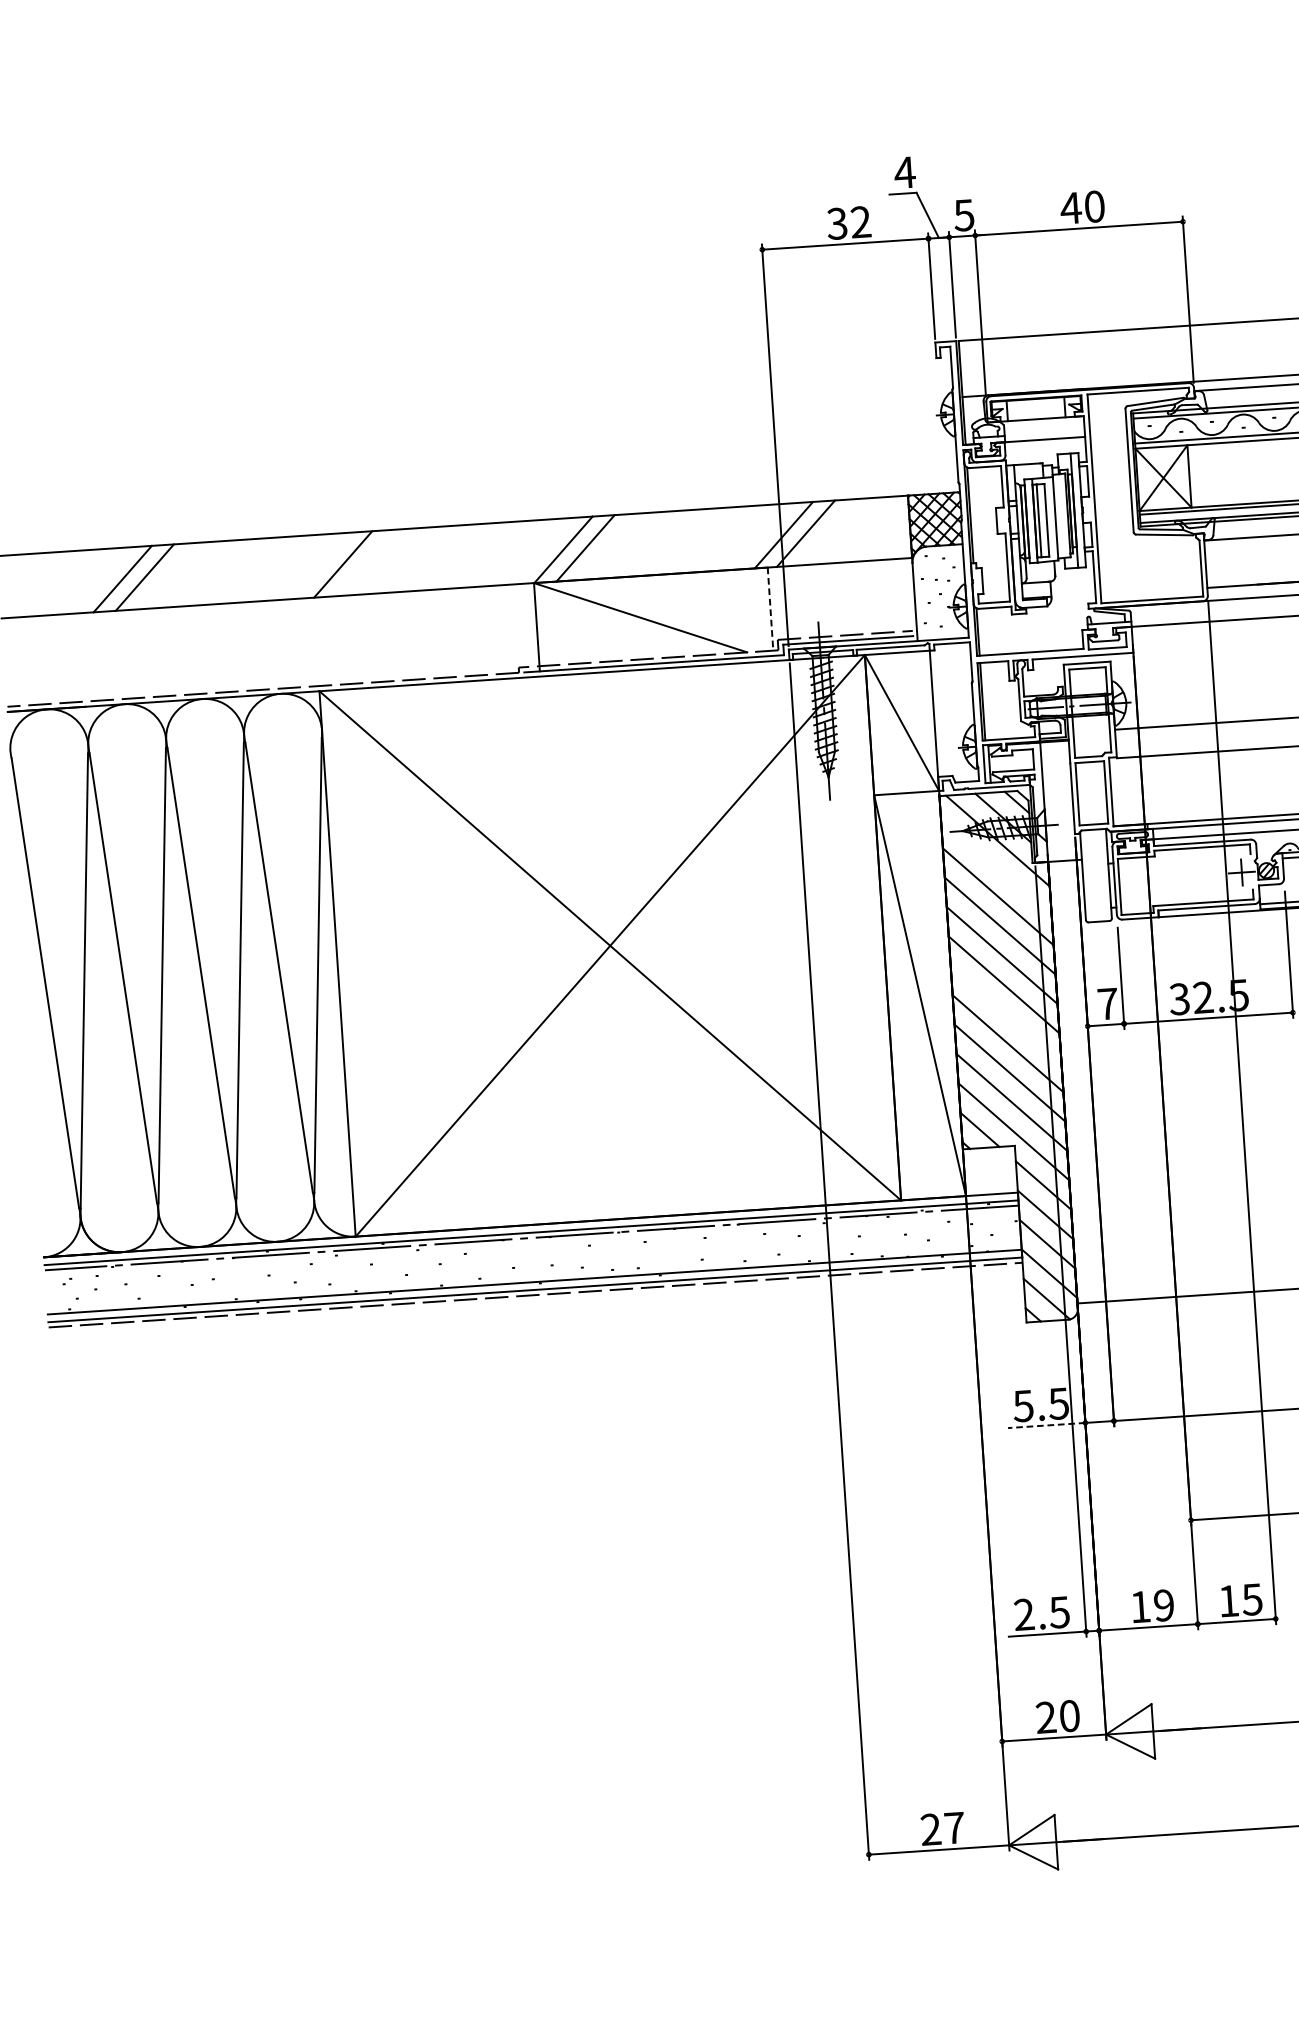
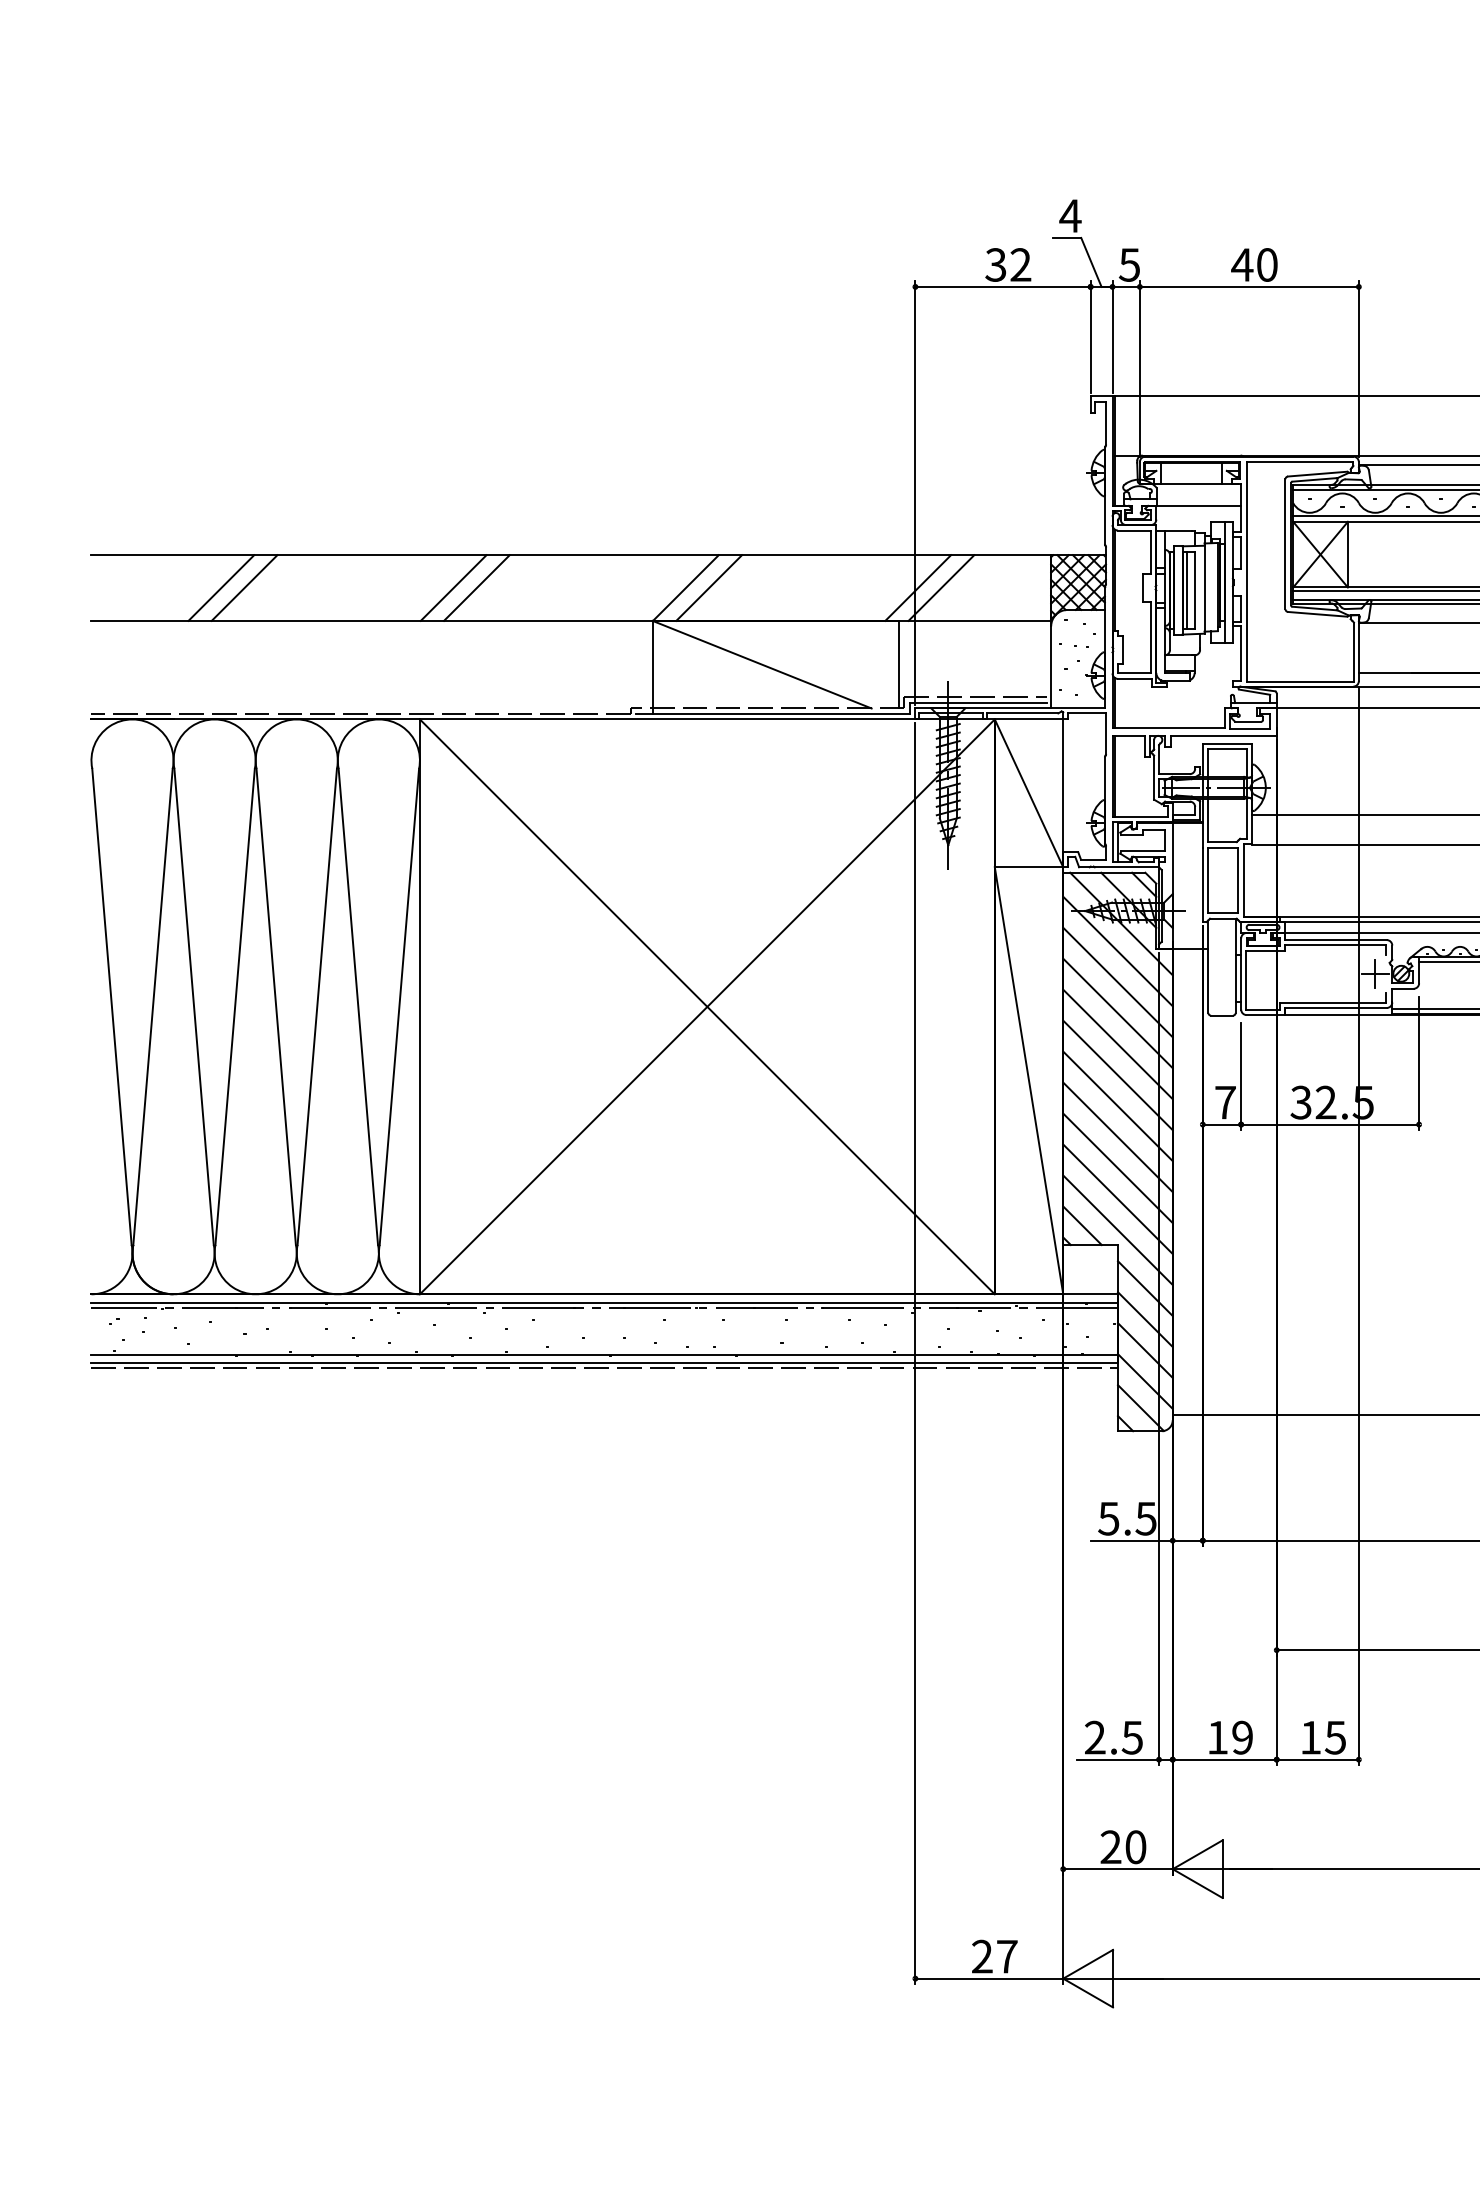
line: (364, 562) -> (476, 587), added
line: (770, 608) -> (899, 664), dashed -> solid
line: (995, 867) -> (1117, 951), added
line: (1005, 1014) -> (1117, 1106), added
line: (1046, 1425) -> (1131, 1540), dashed -> solid

